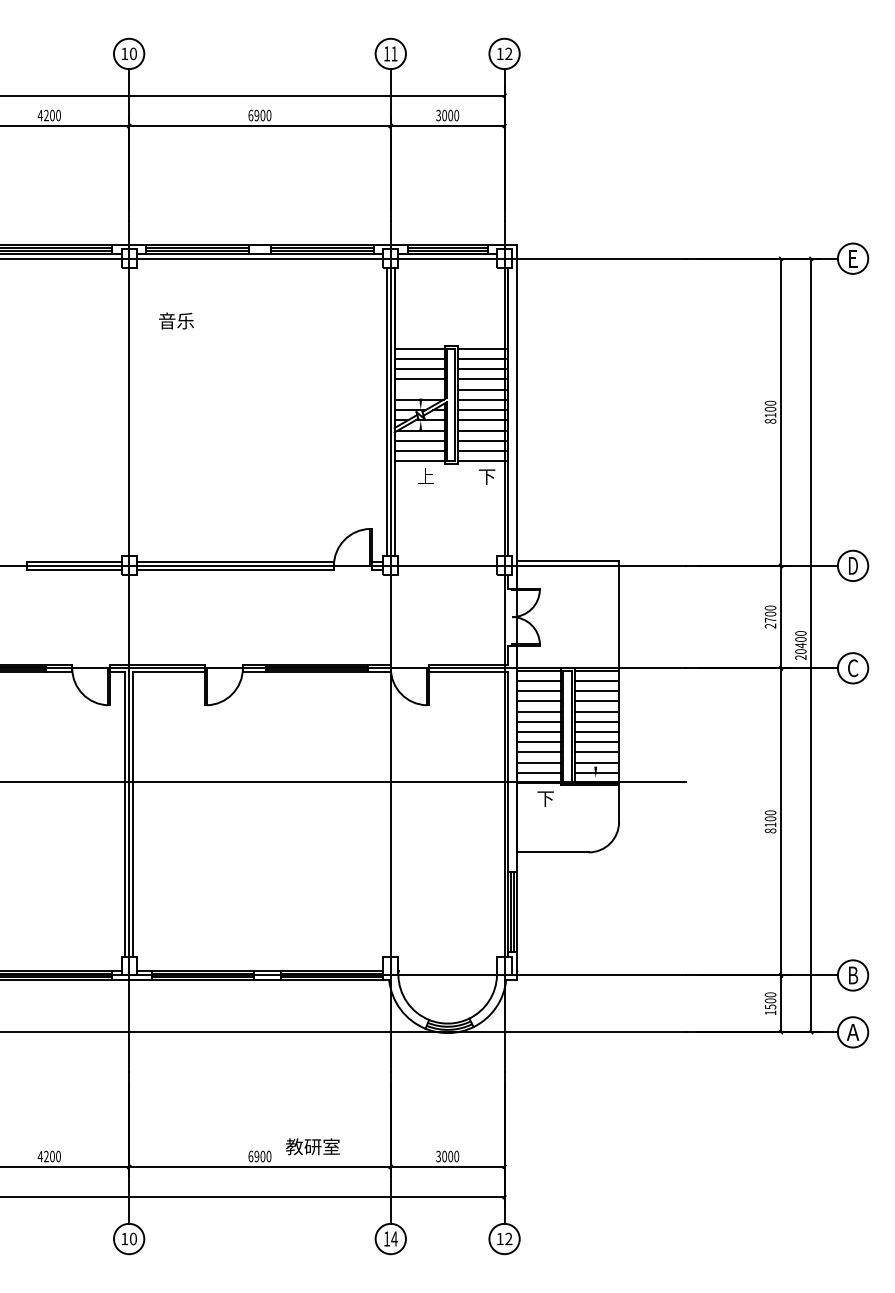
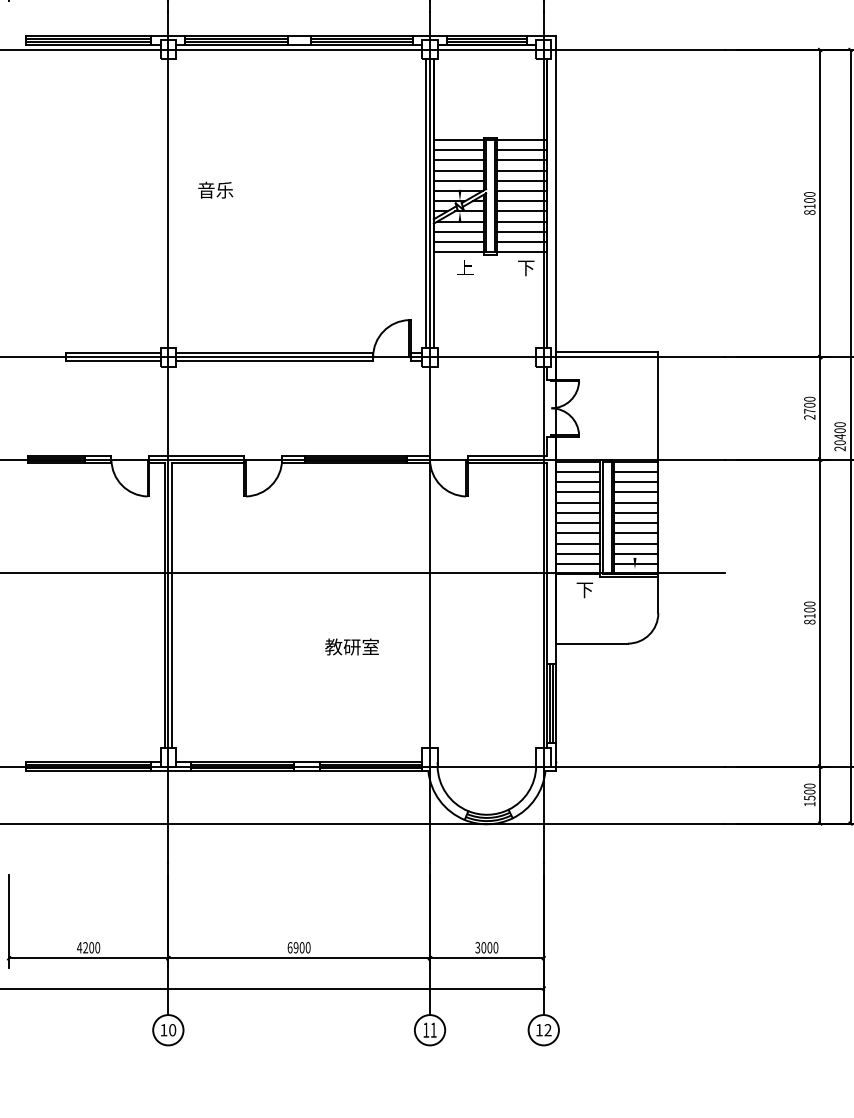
text: (176, 320) -> (215, 189), moved
line: (419, 389) -> (458, 180), added
text: (312, 1146) -> (351, 646), moved
text: (394, 1238) -> (433, 1029), 14 -> 11

